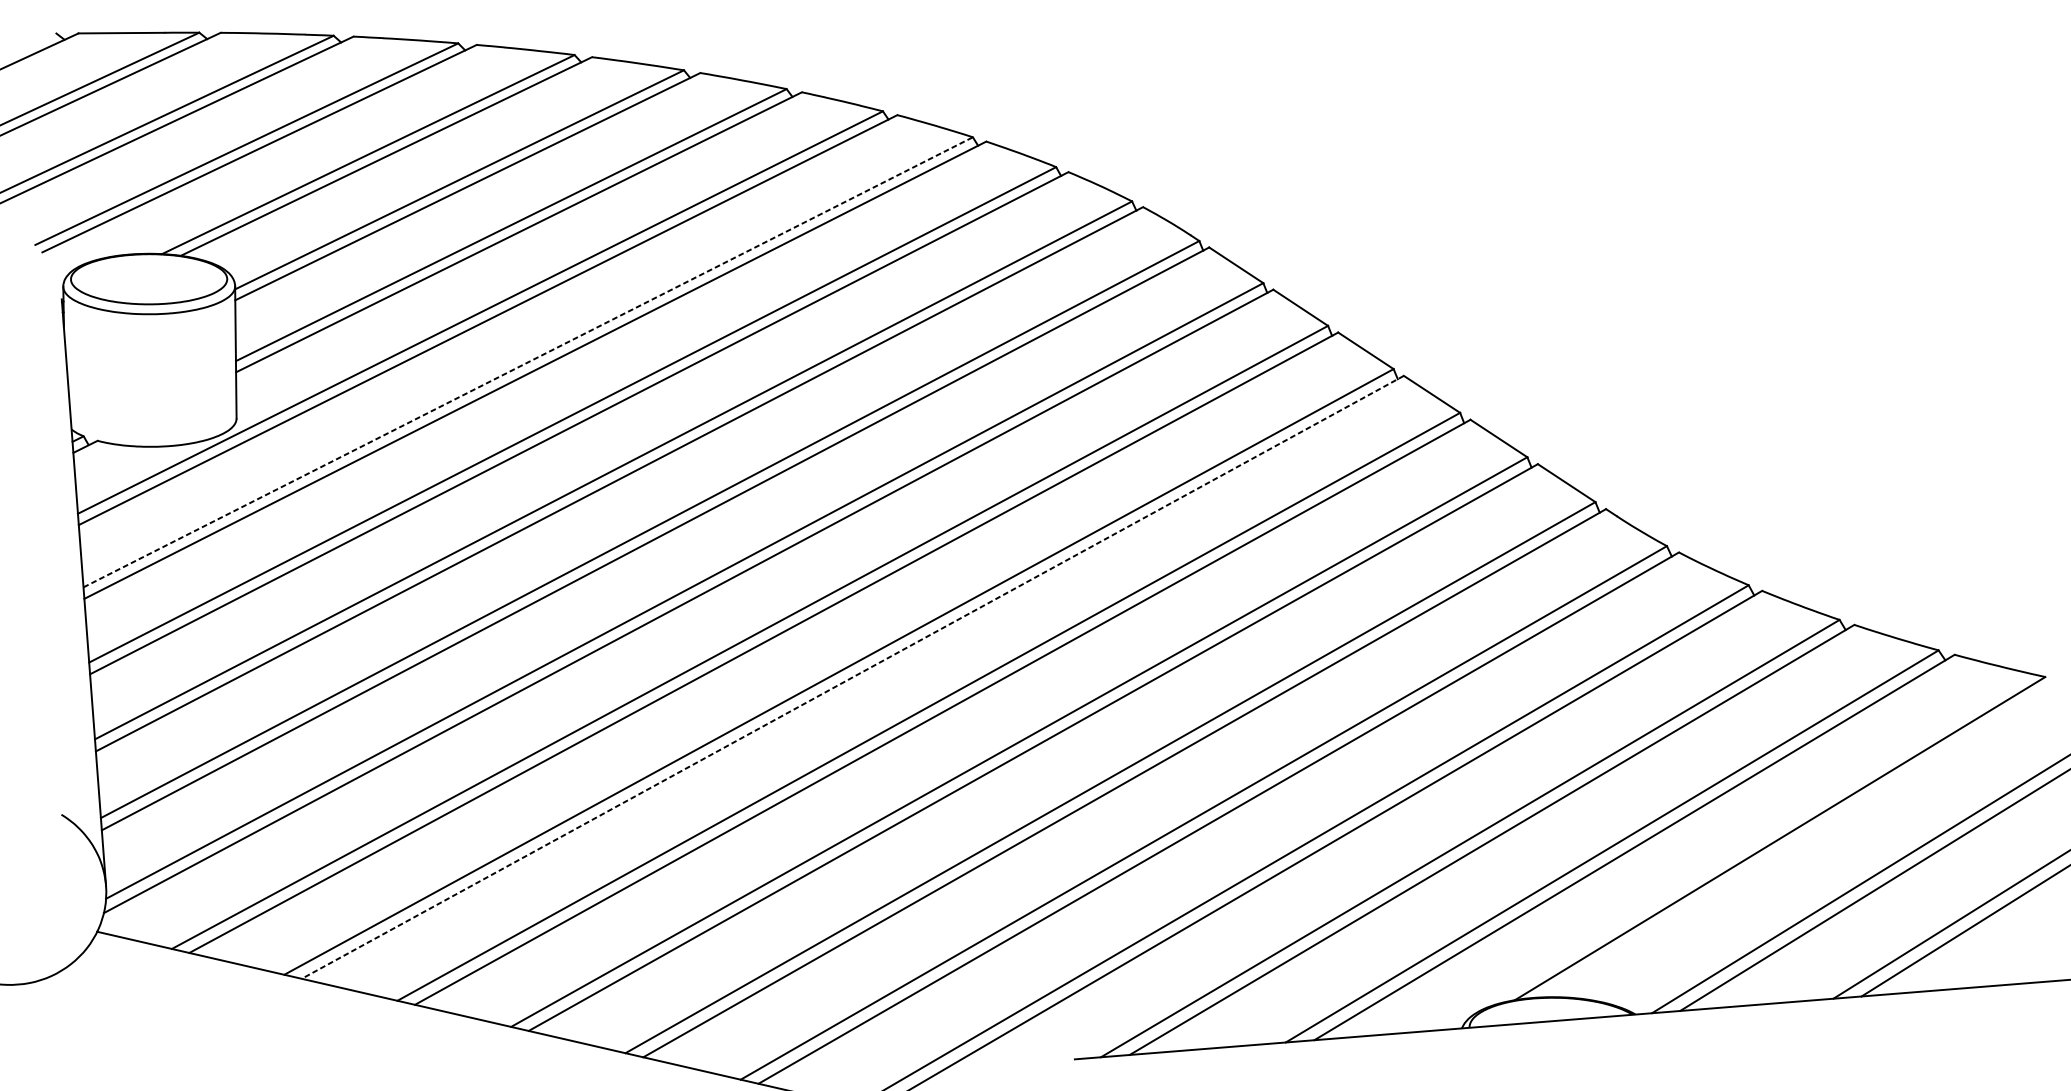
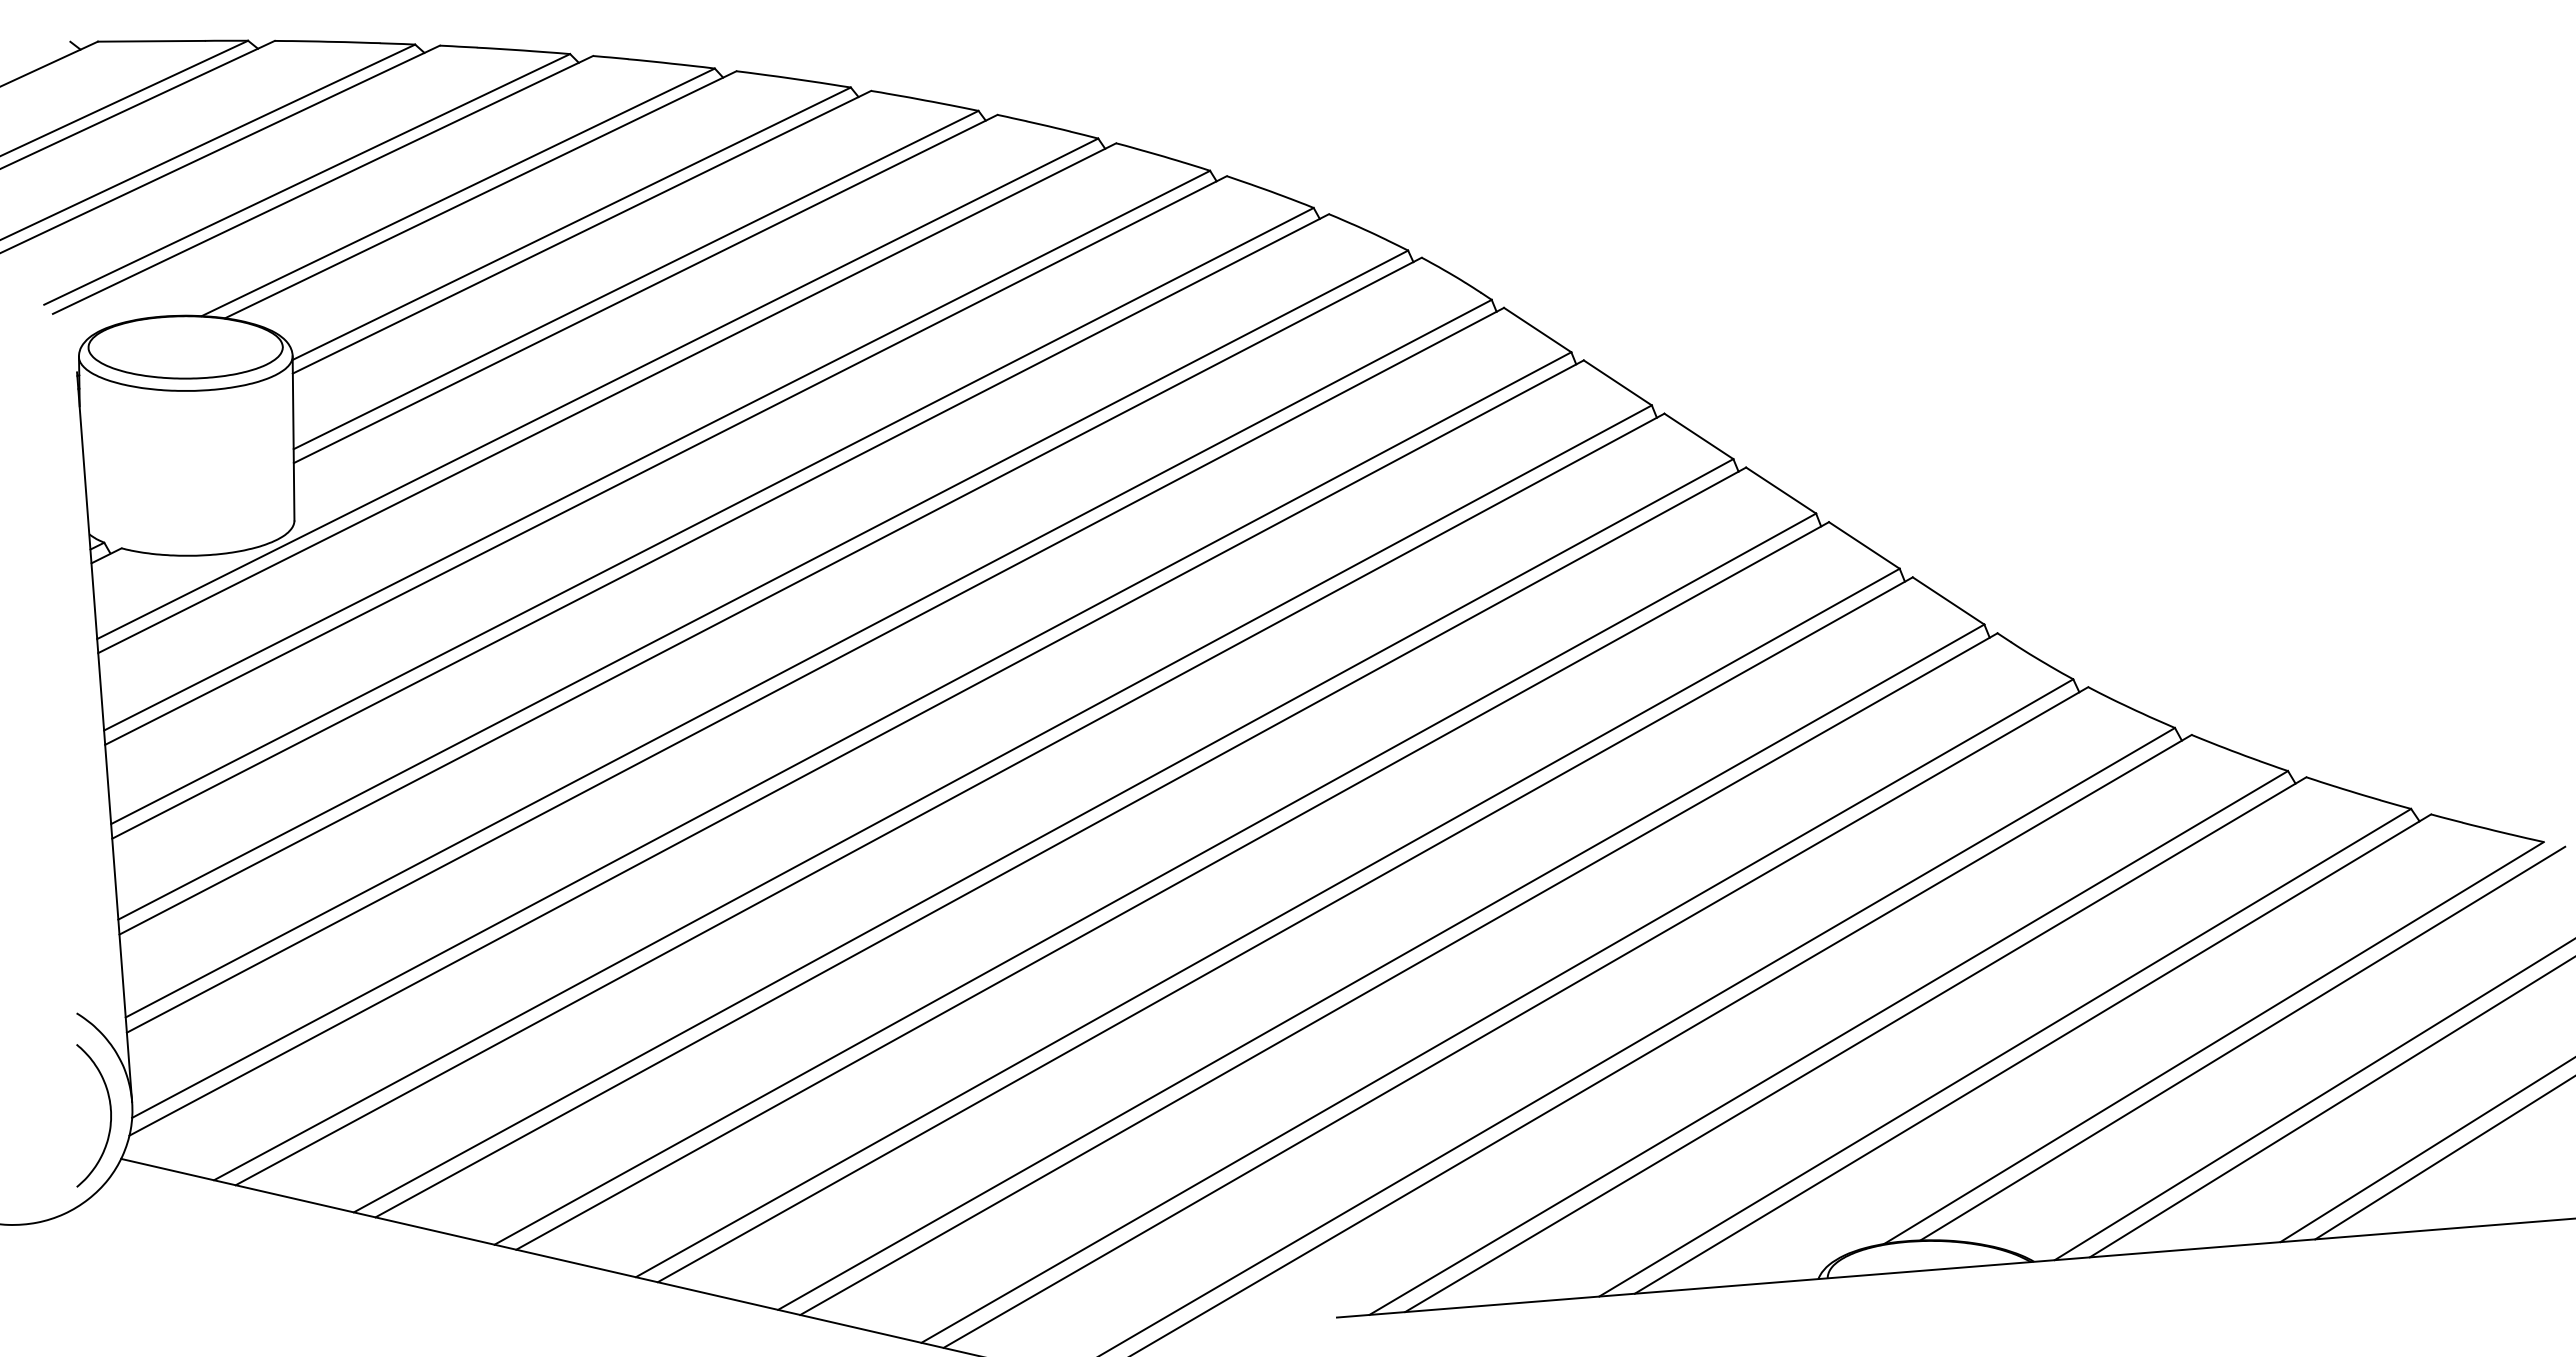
line: (528, 362) -> (657, 450), dashed -> solid
line: (852, 677) -> (1060, 842), dashed -> solid
line: (1803, 838) -> (2242, 1043), added
curve: (88, 896) -> (110, 1115), added

